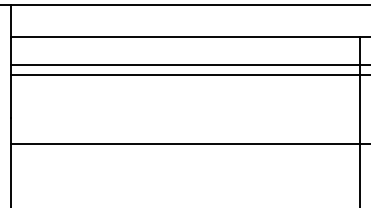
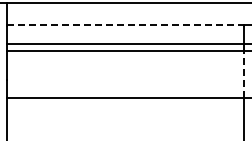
line: (186, 36) -> (126, 24), solid -> dashed
line: (360, 108) -> (244, 73), solid -> dashed

